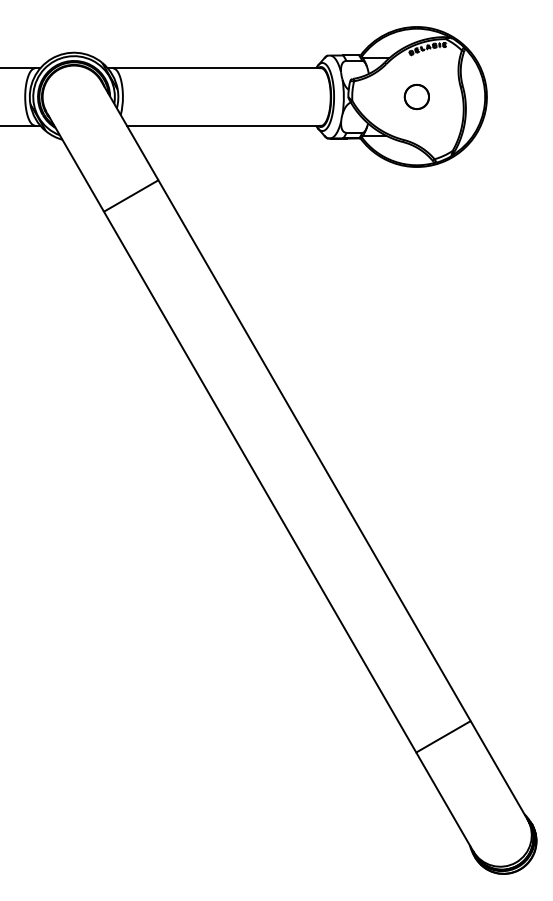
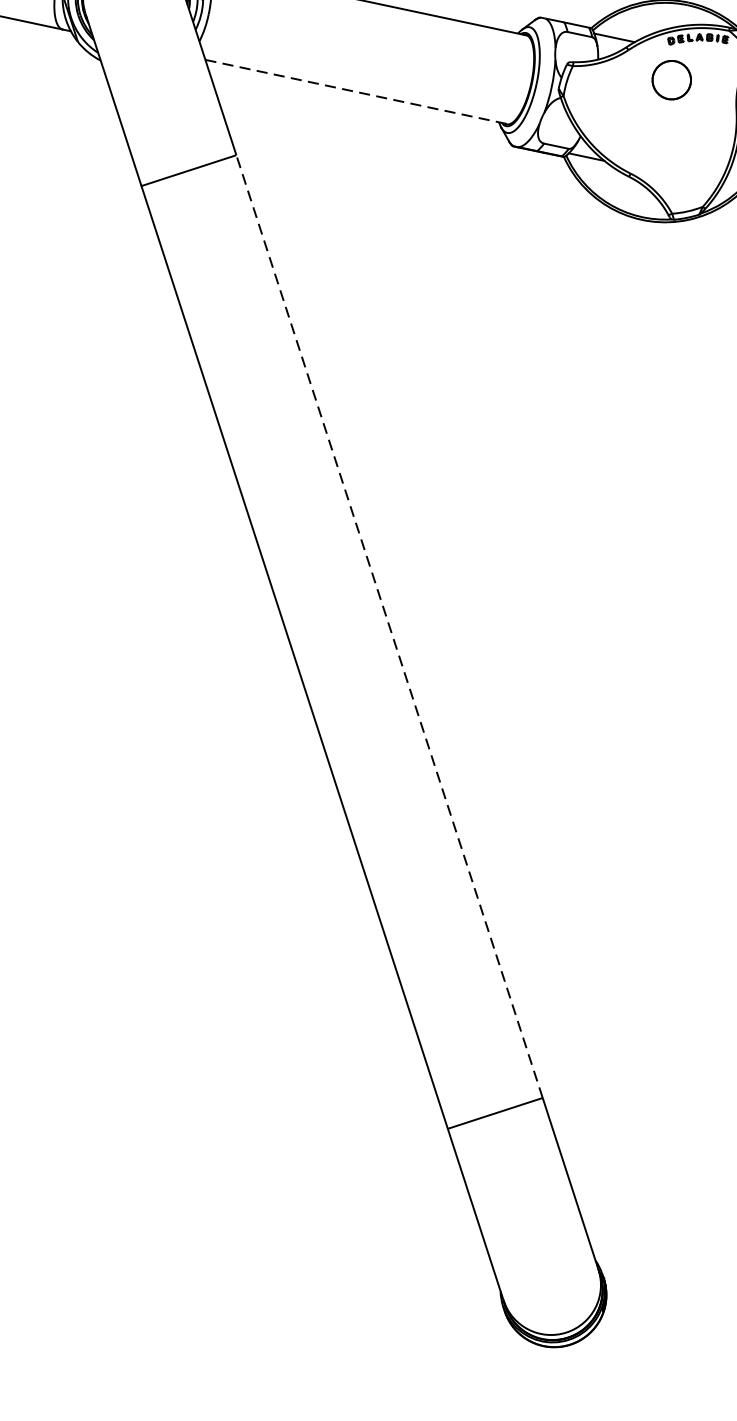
circle: (416, 97) -> (670, 80), moved
line: (224, 125) -> (357, 91), solid -> dashed
line: (314, 450) -> (389, 626), solid -> dashed

